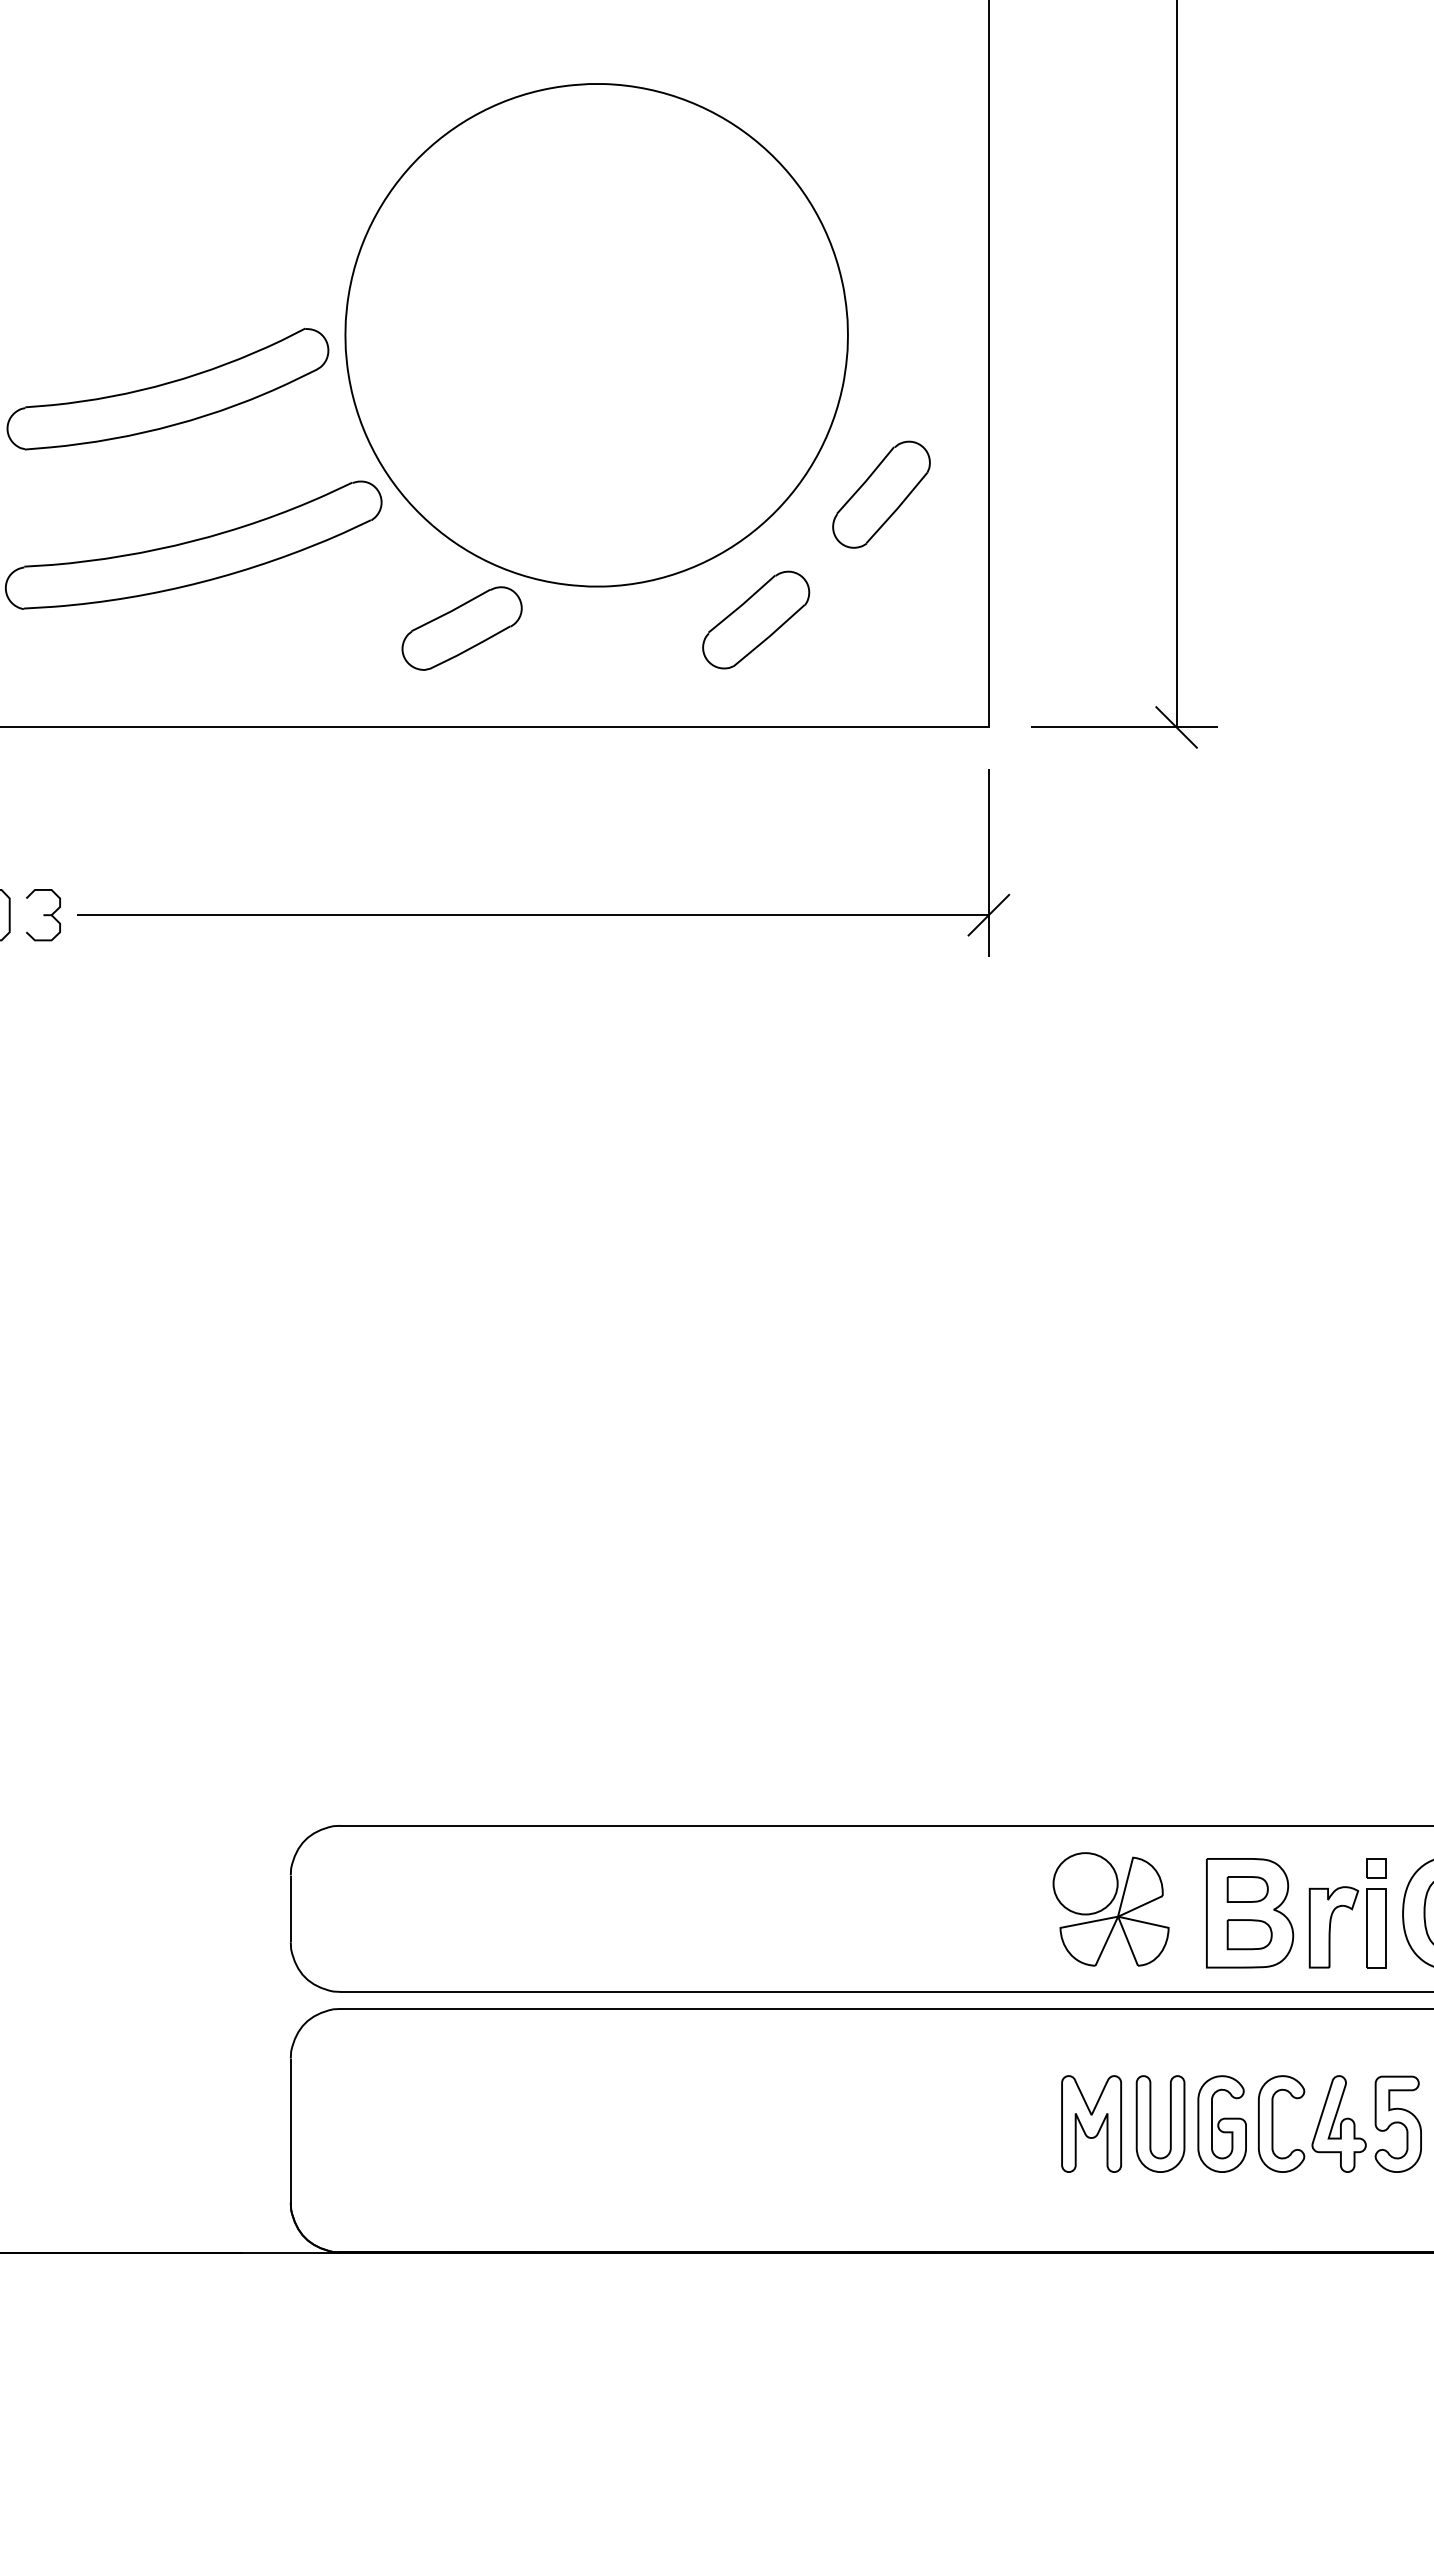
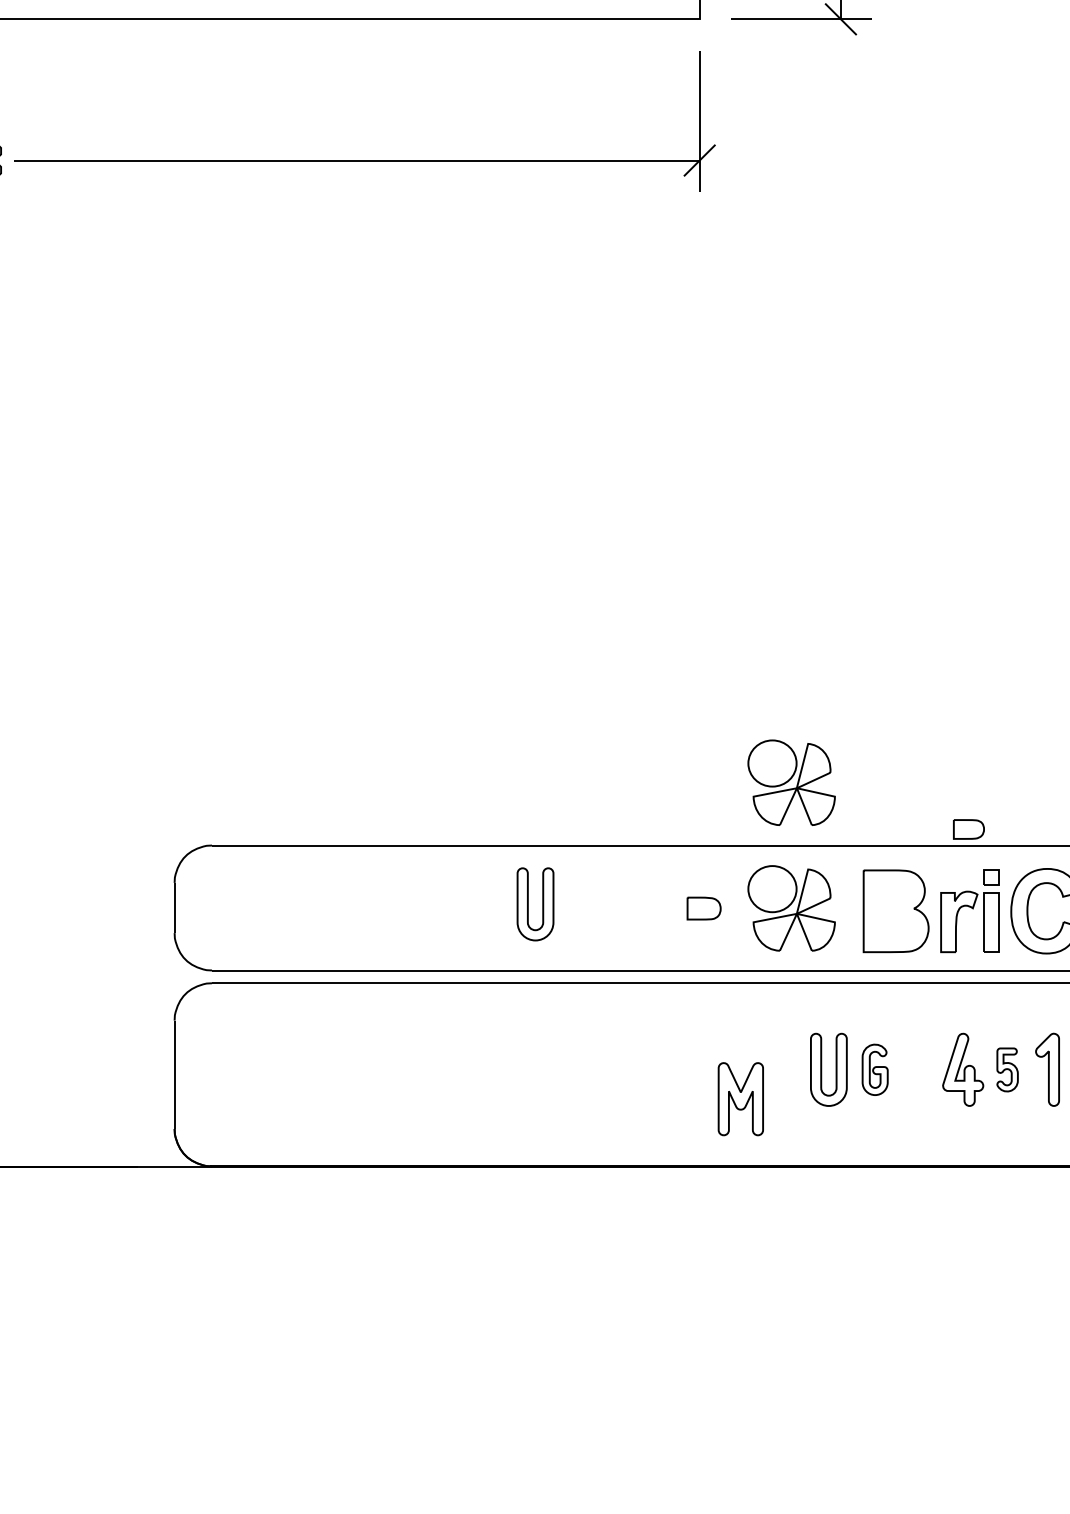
part: (1110, 1742) -> (791, 782), added
part: (1247, 1889) -> (968, 829), moved
part: (761, 1903) -> (528, 903), added
part: (1249, 1934) -> (703, 908), moved
part: (1091, 2123) -> (740, 1098), moved
part: (1221, 2123) -> (874, 1069), size x0.7
part: (1273, 2123) -> (913, 1069), removed
part: (1397, 2123) -> (1007, 1069), size x0.6

